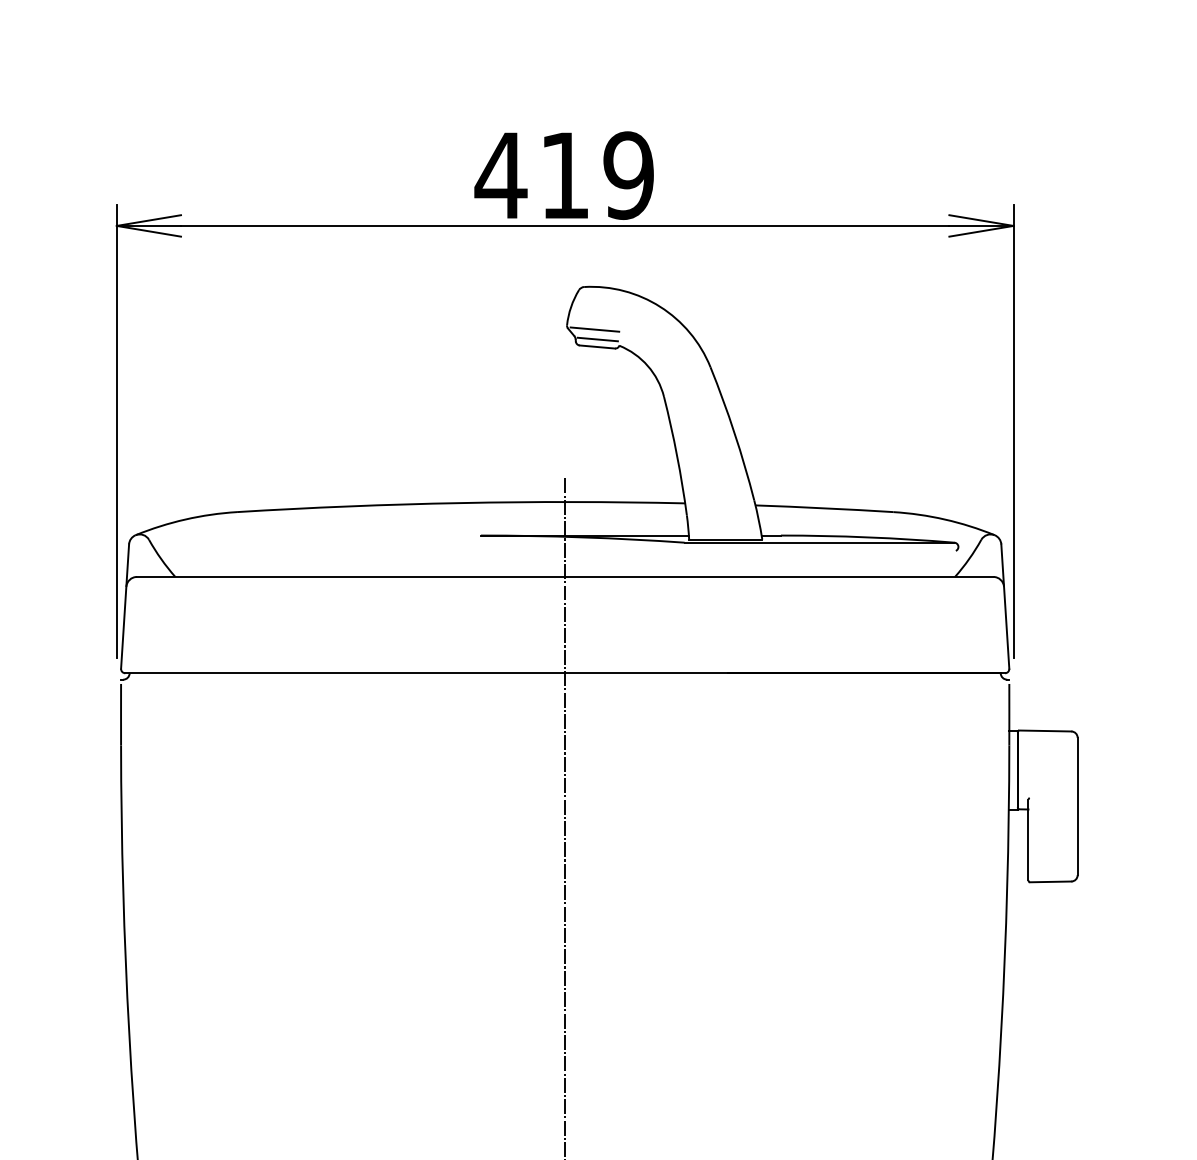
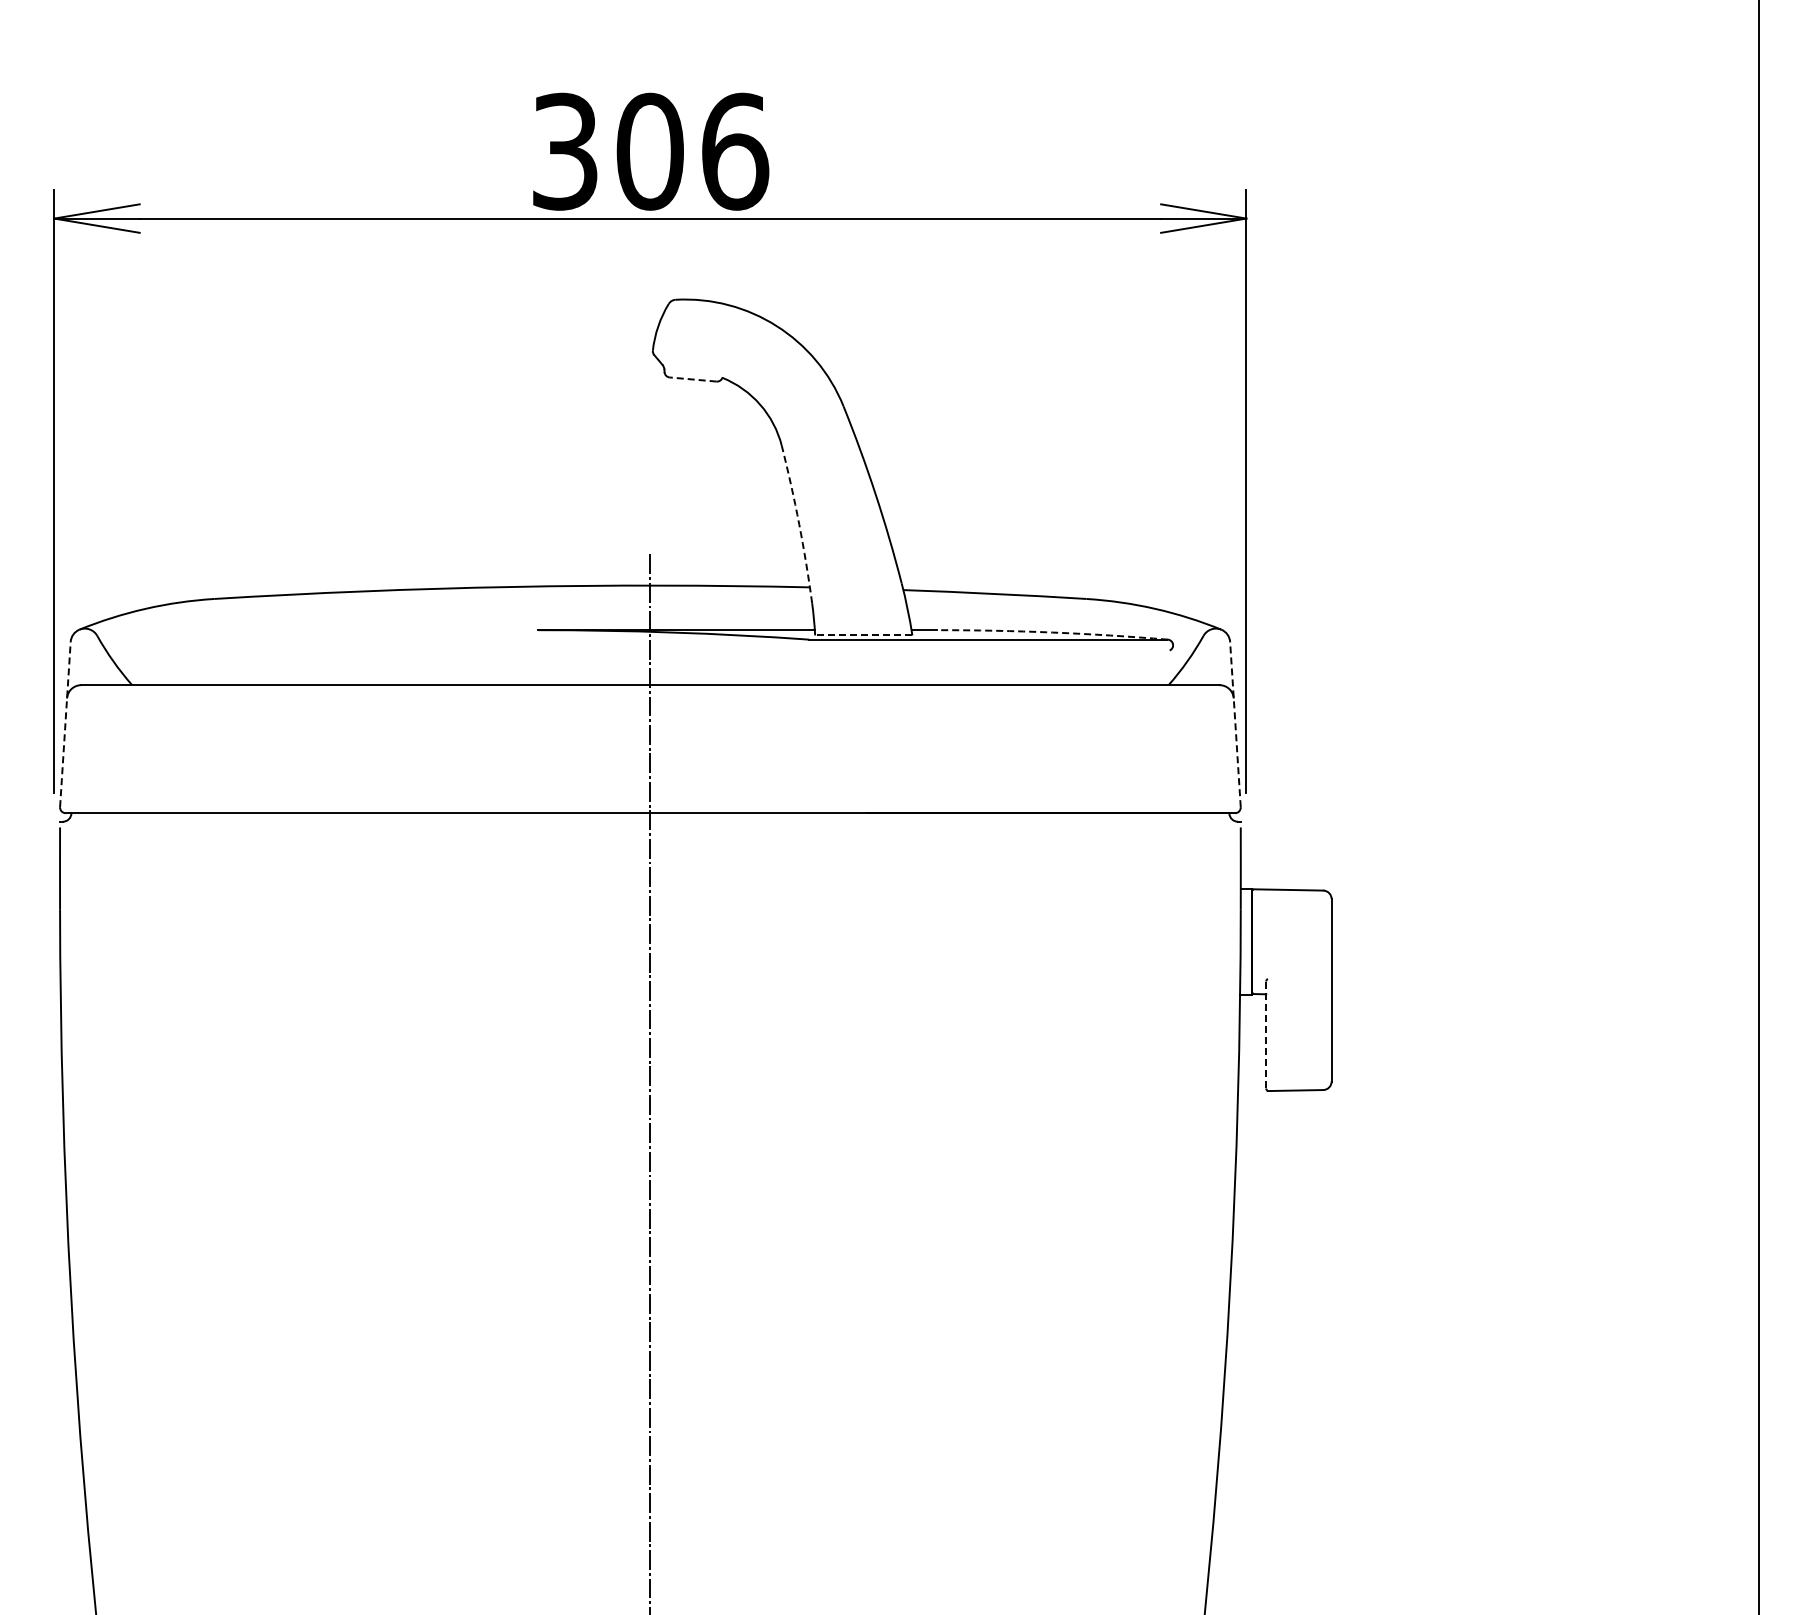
text: (564, 175) -> (649, 151), 419 -> 306
line: (594, 329) -> (689, 356), removed
line: (597, 339) -> (693, 369), removed
line: (597, 346) -> (693, 379), solid -> dashed
arc: (677, 456) -> (799, 524), solid -> dashed
arc: (867, 537) -> (1052, 632), solid -> dashed
line: (725, 539) -> (863, 635), solid -> dashed
line: (125, 606) -> (65, 724), solid -> dashed
line: (1005, 606) -> (1235, 724), solid -> dashed
line: (1028, 840) -> (1266, 1035), solid -> dashed

